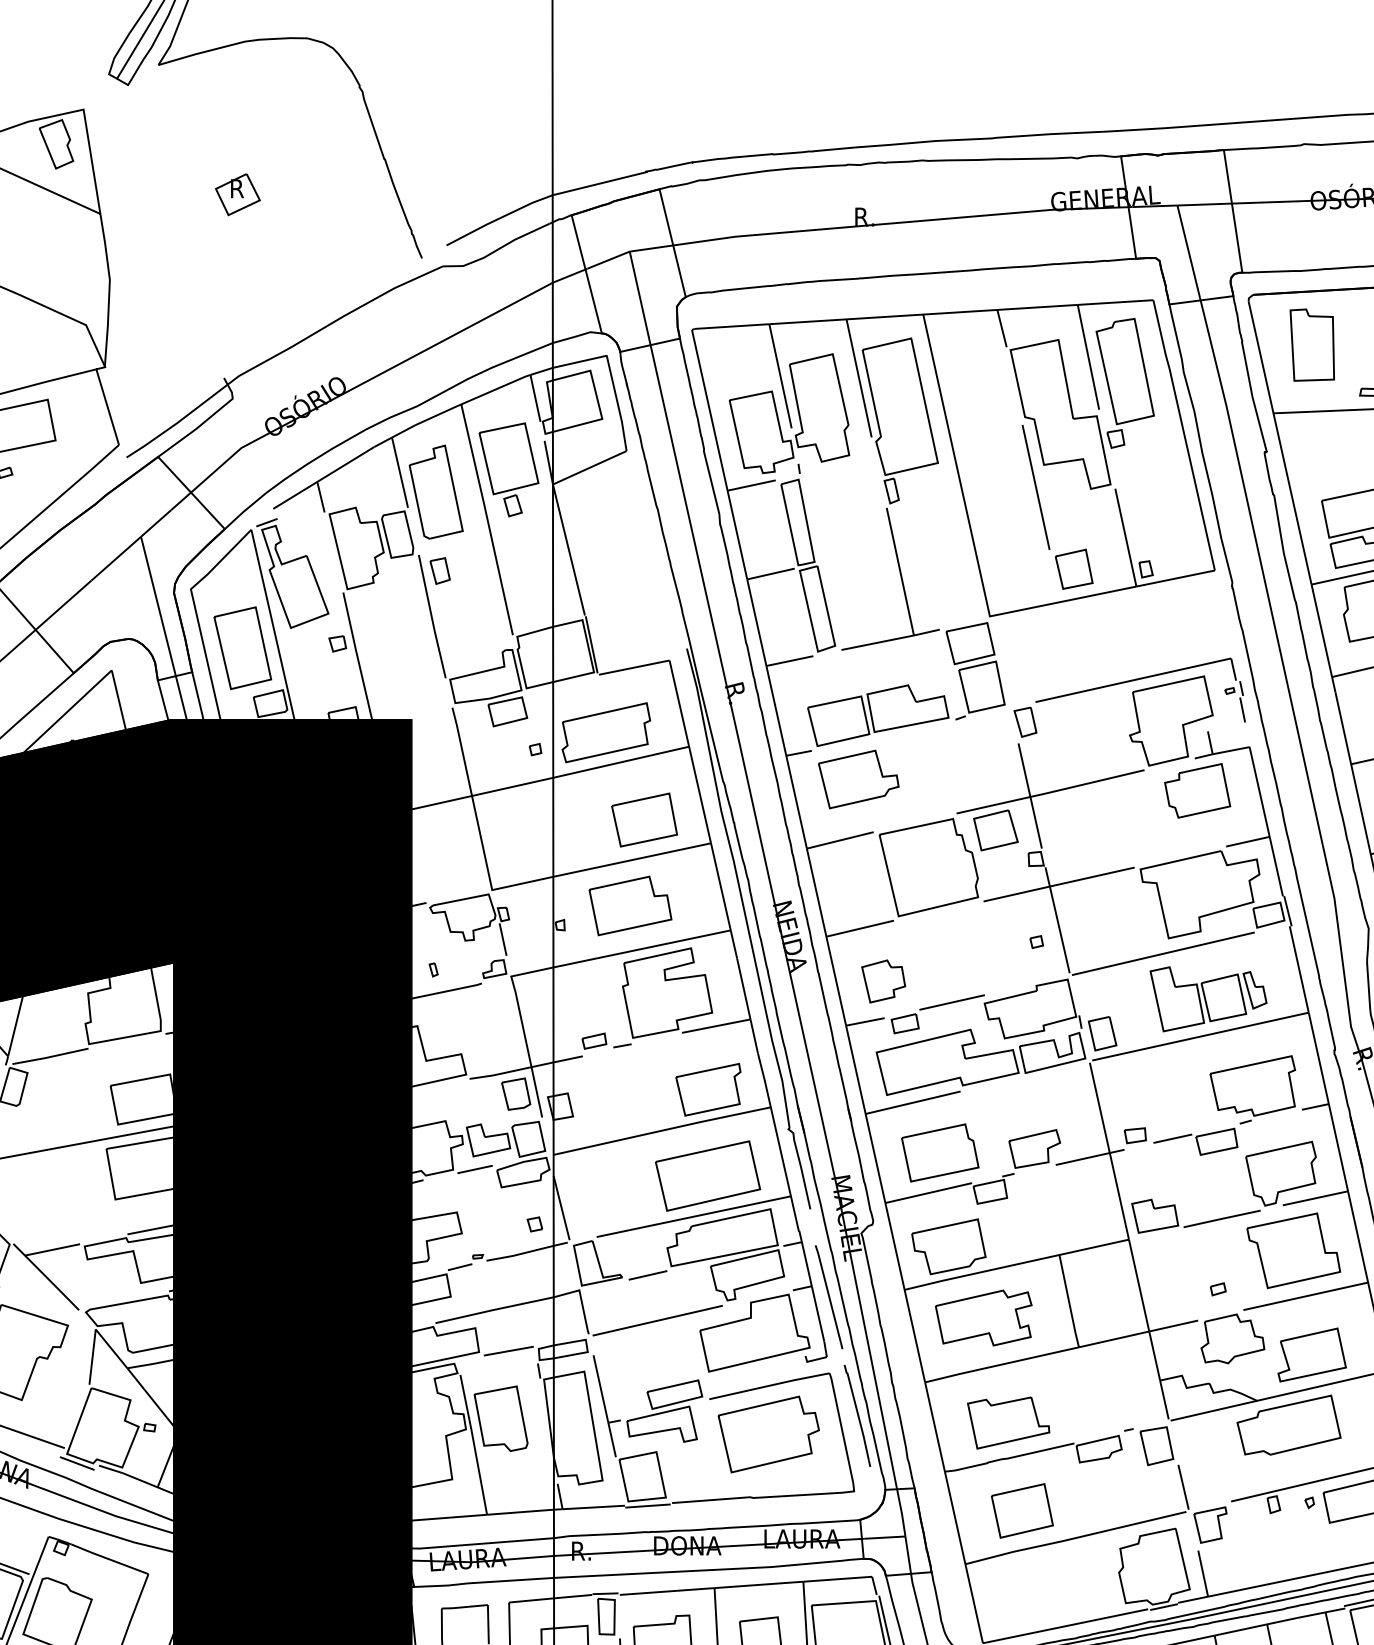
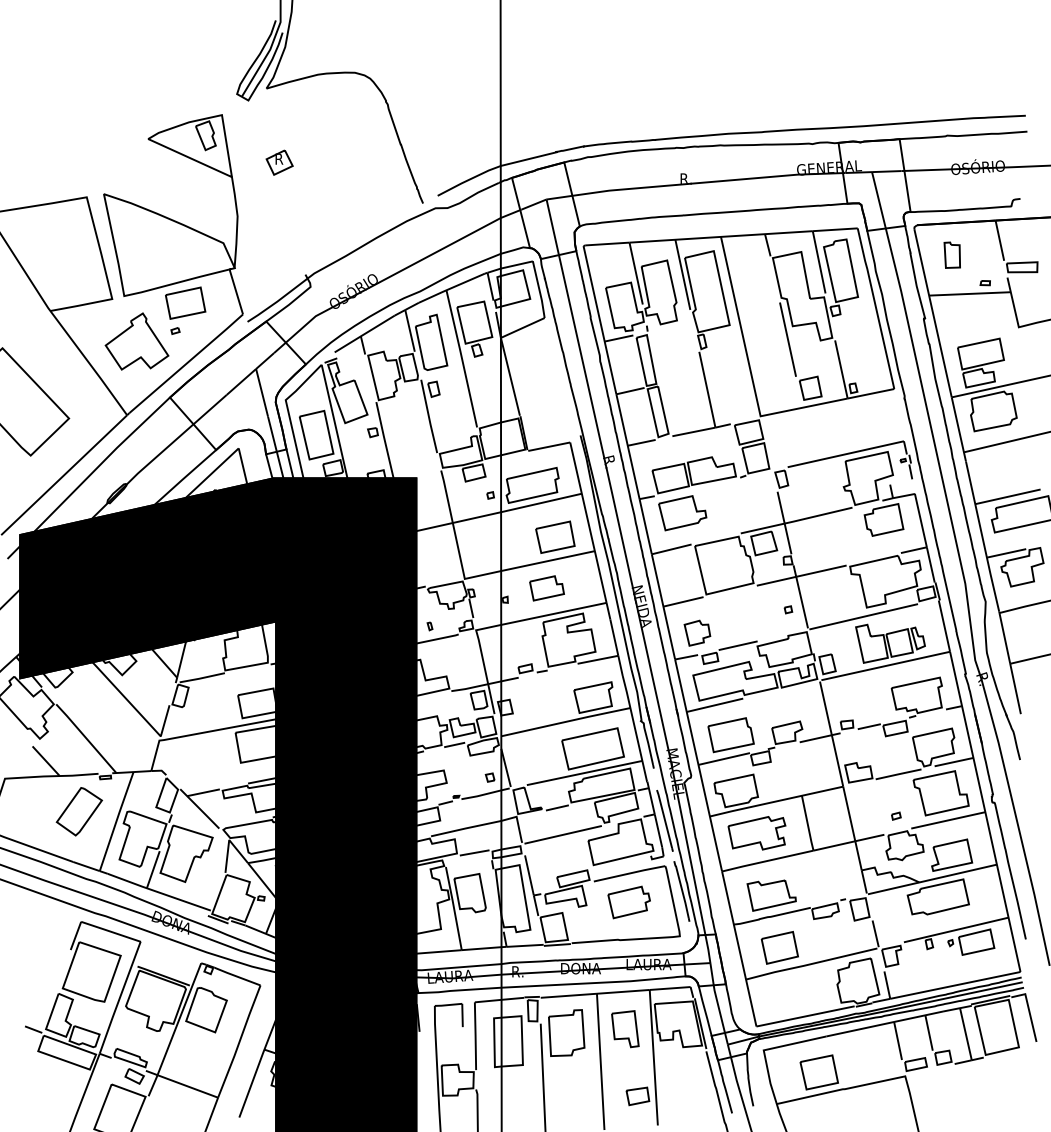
part: (237, 194) -> (279, 162), moved
part: (1312, 345) -> (952, 255), size x0.6
part: (629, 906) -> (546, 588), size x0.7
part: (767, 1434) -> (628, 902), size x0.7

